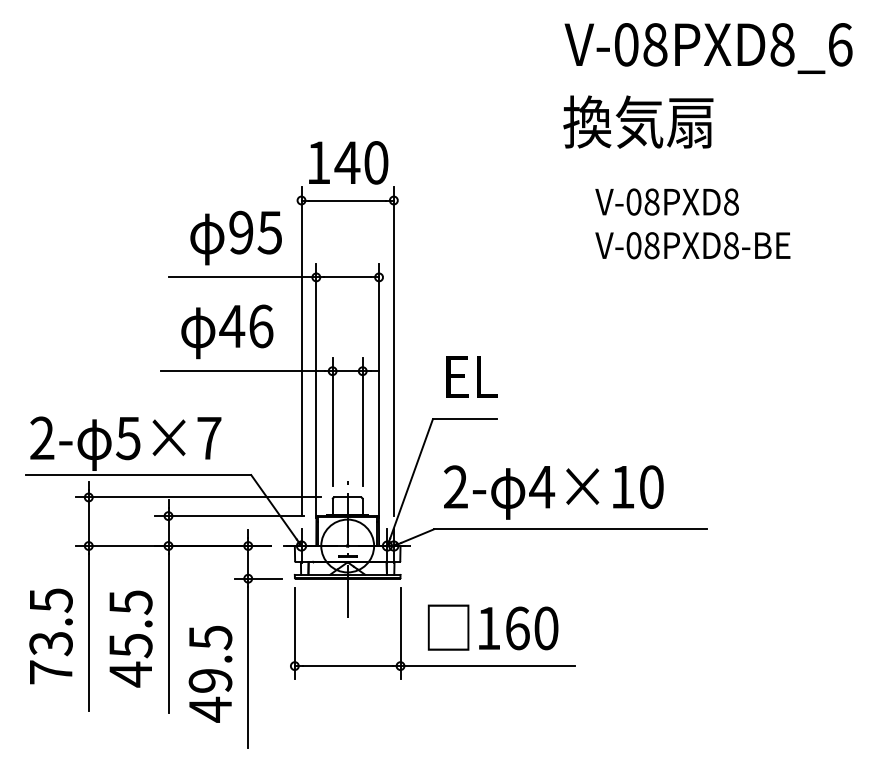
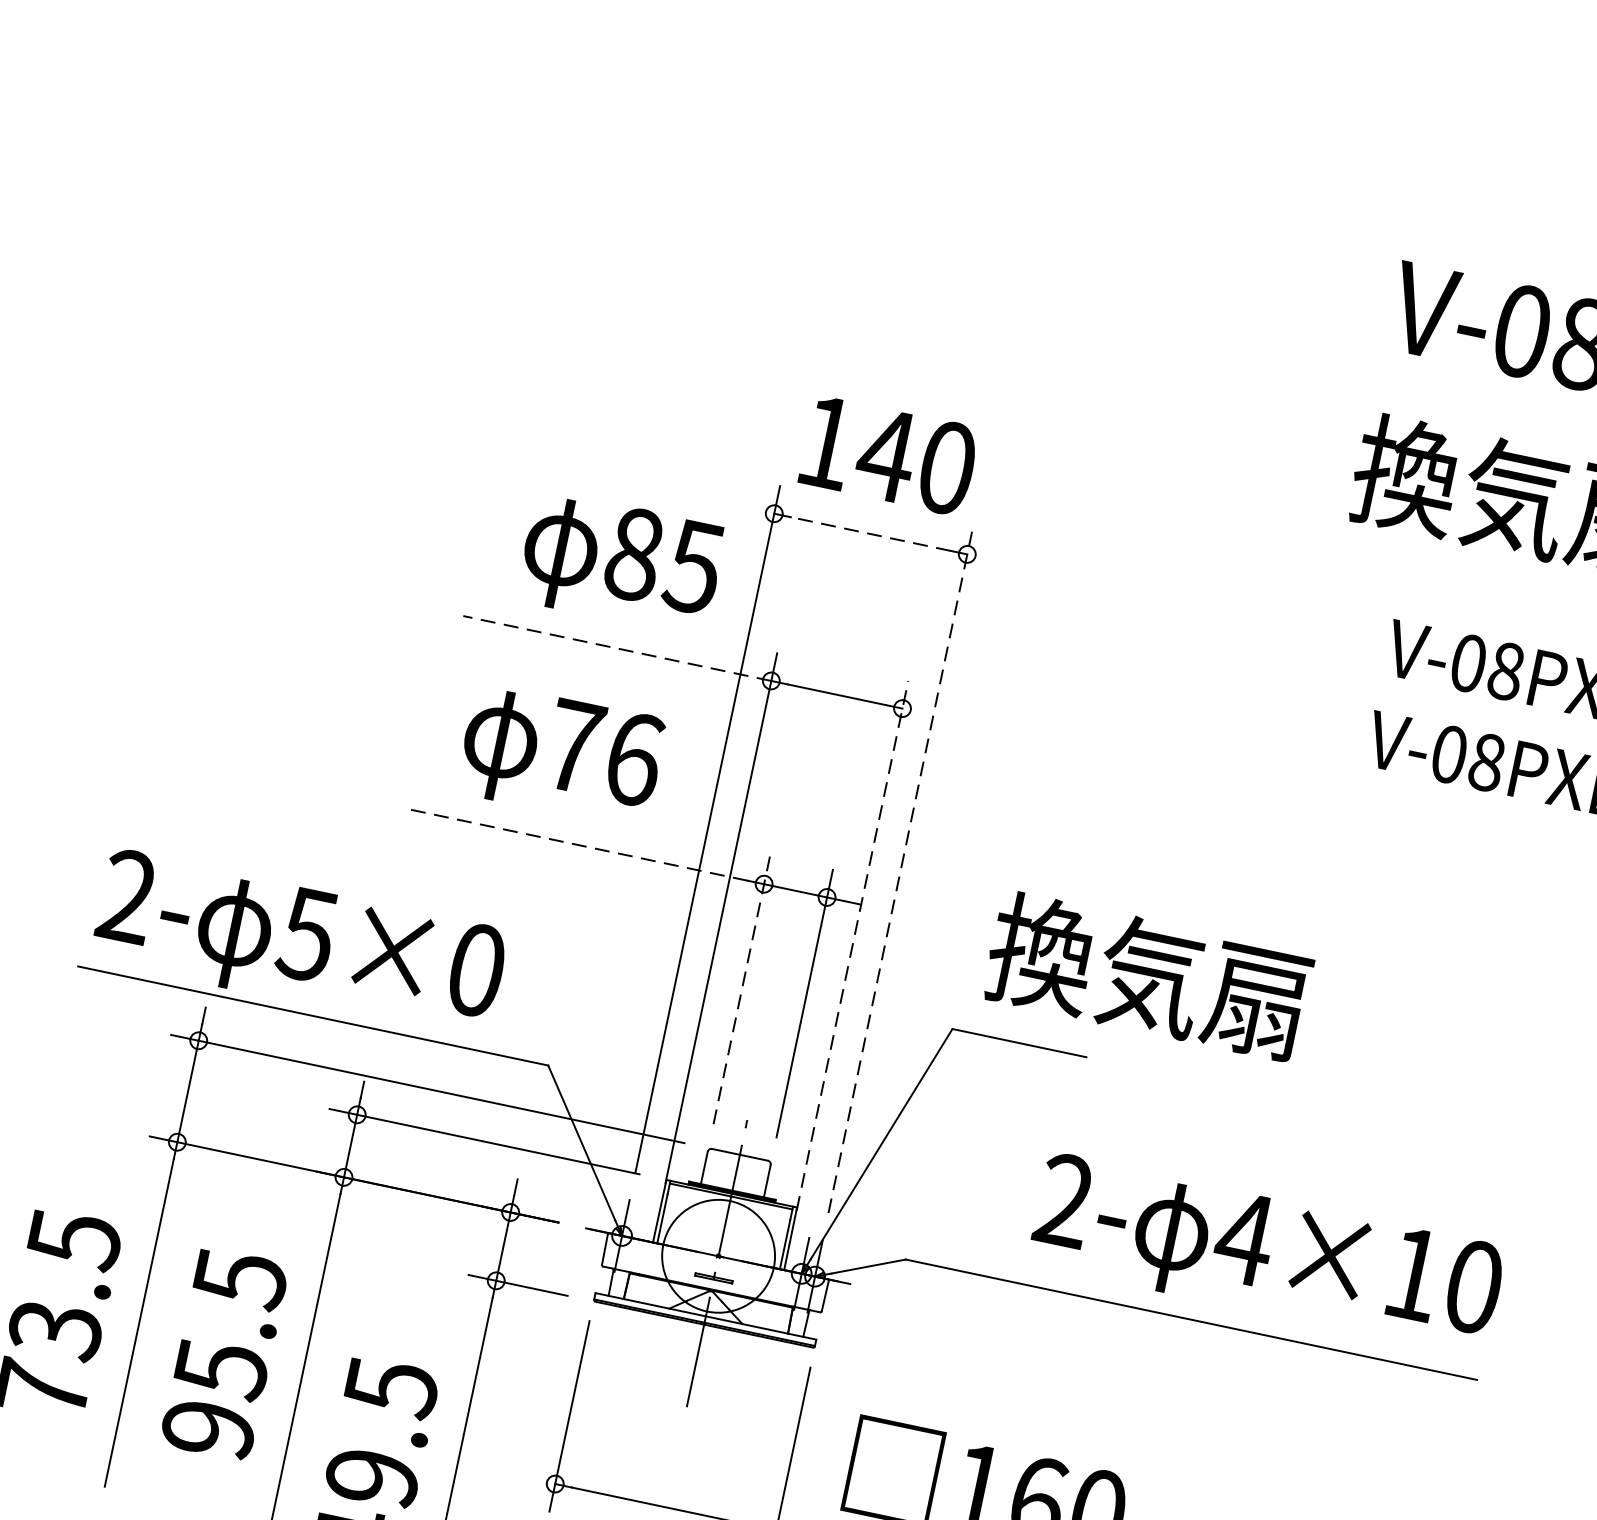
line: (347, 200) -> (870, 533), solid -> dashed
text: (241, 232) -> (634, 554), 95 -> 85
line: (242, 277) -> (616, 648), solid -> dashed
text: (232, 326) -> (574, 746), 46 -> 76
line: (393, 350) -> (900, 867), solid -> dashed
line: (242, 371) -> (575, 845), solid -> dashed
text: (517, 375) -> (1148, 974), EL -> 換気扇
line: (379, 390) -> (853, 945), solid -> dashed
line: (332, 421) -> (741, 989), solid -> dashed
text: (209, 438) -> (477, 970), 5×7 -> 5×0
text: (553, 492) -> (1266, 1254), moved
text: (130, 674) -> (207, 1429), 45.5 -> 95.5

